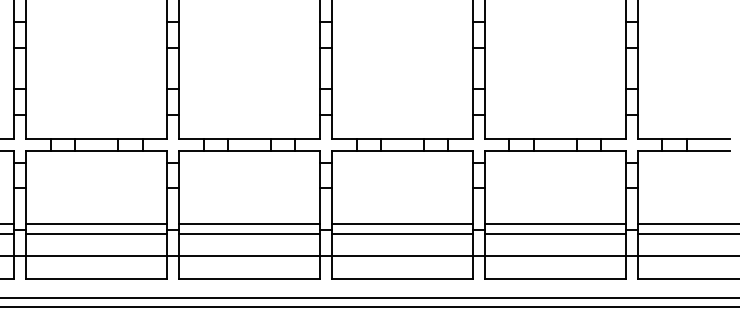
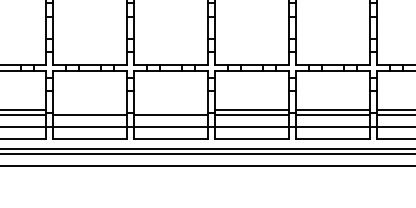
line: (95, 224) -> (89, 110), removed
line: (248, 224) -> (170, 110), removed

